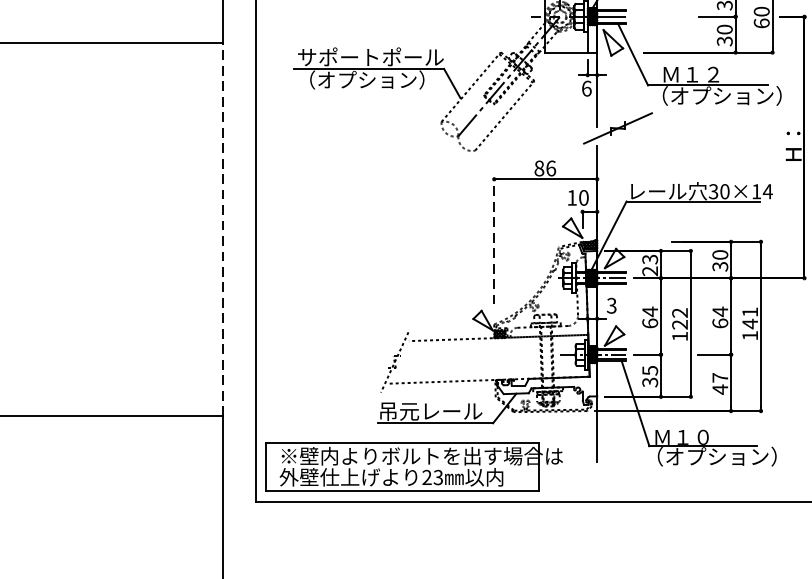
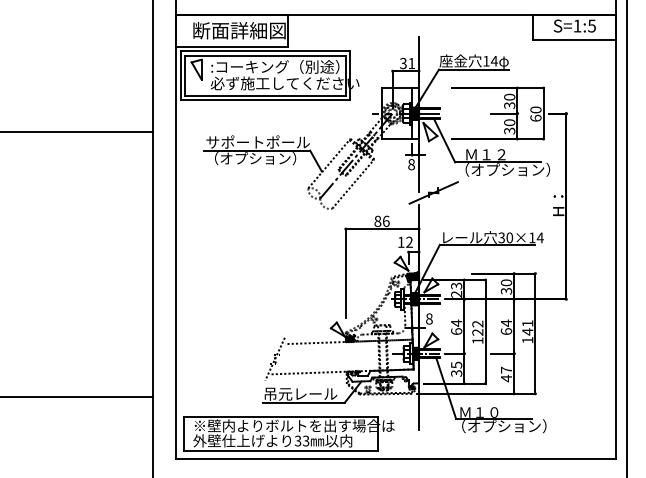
text: (586, 88) -> (411, 164), 6 -> 8
text: (583, 196) -> (409, 241), 10 -> 12
line: (223, 229) -> (153, 264), dashed -> solid
line: (493, 241) -> (345, 273), dashed -> solid
text: (611, 305) -> (429, 318), 3 -> 8
text: (426, 478) -> (297, 441), 23 -> 33

